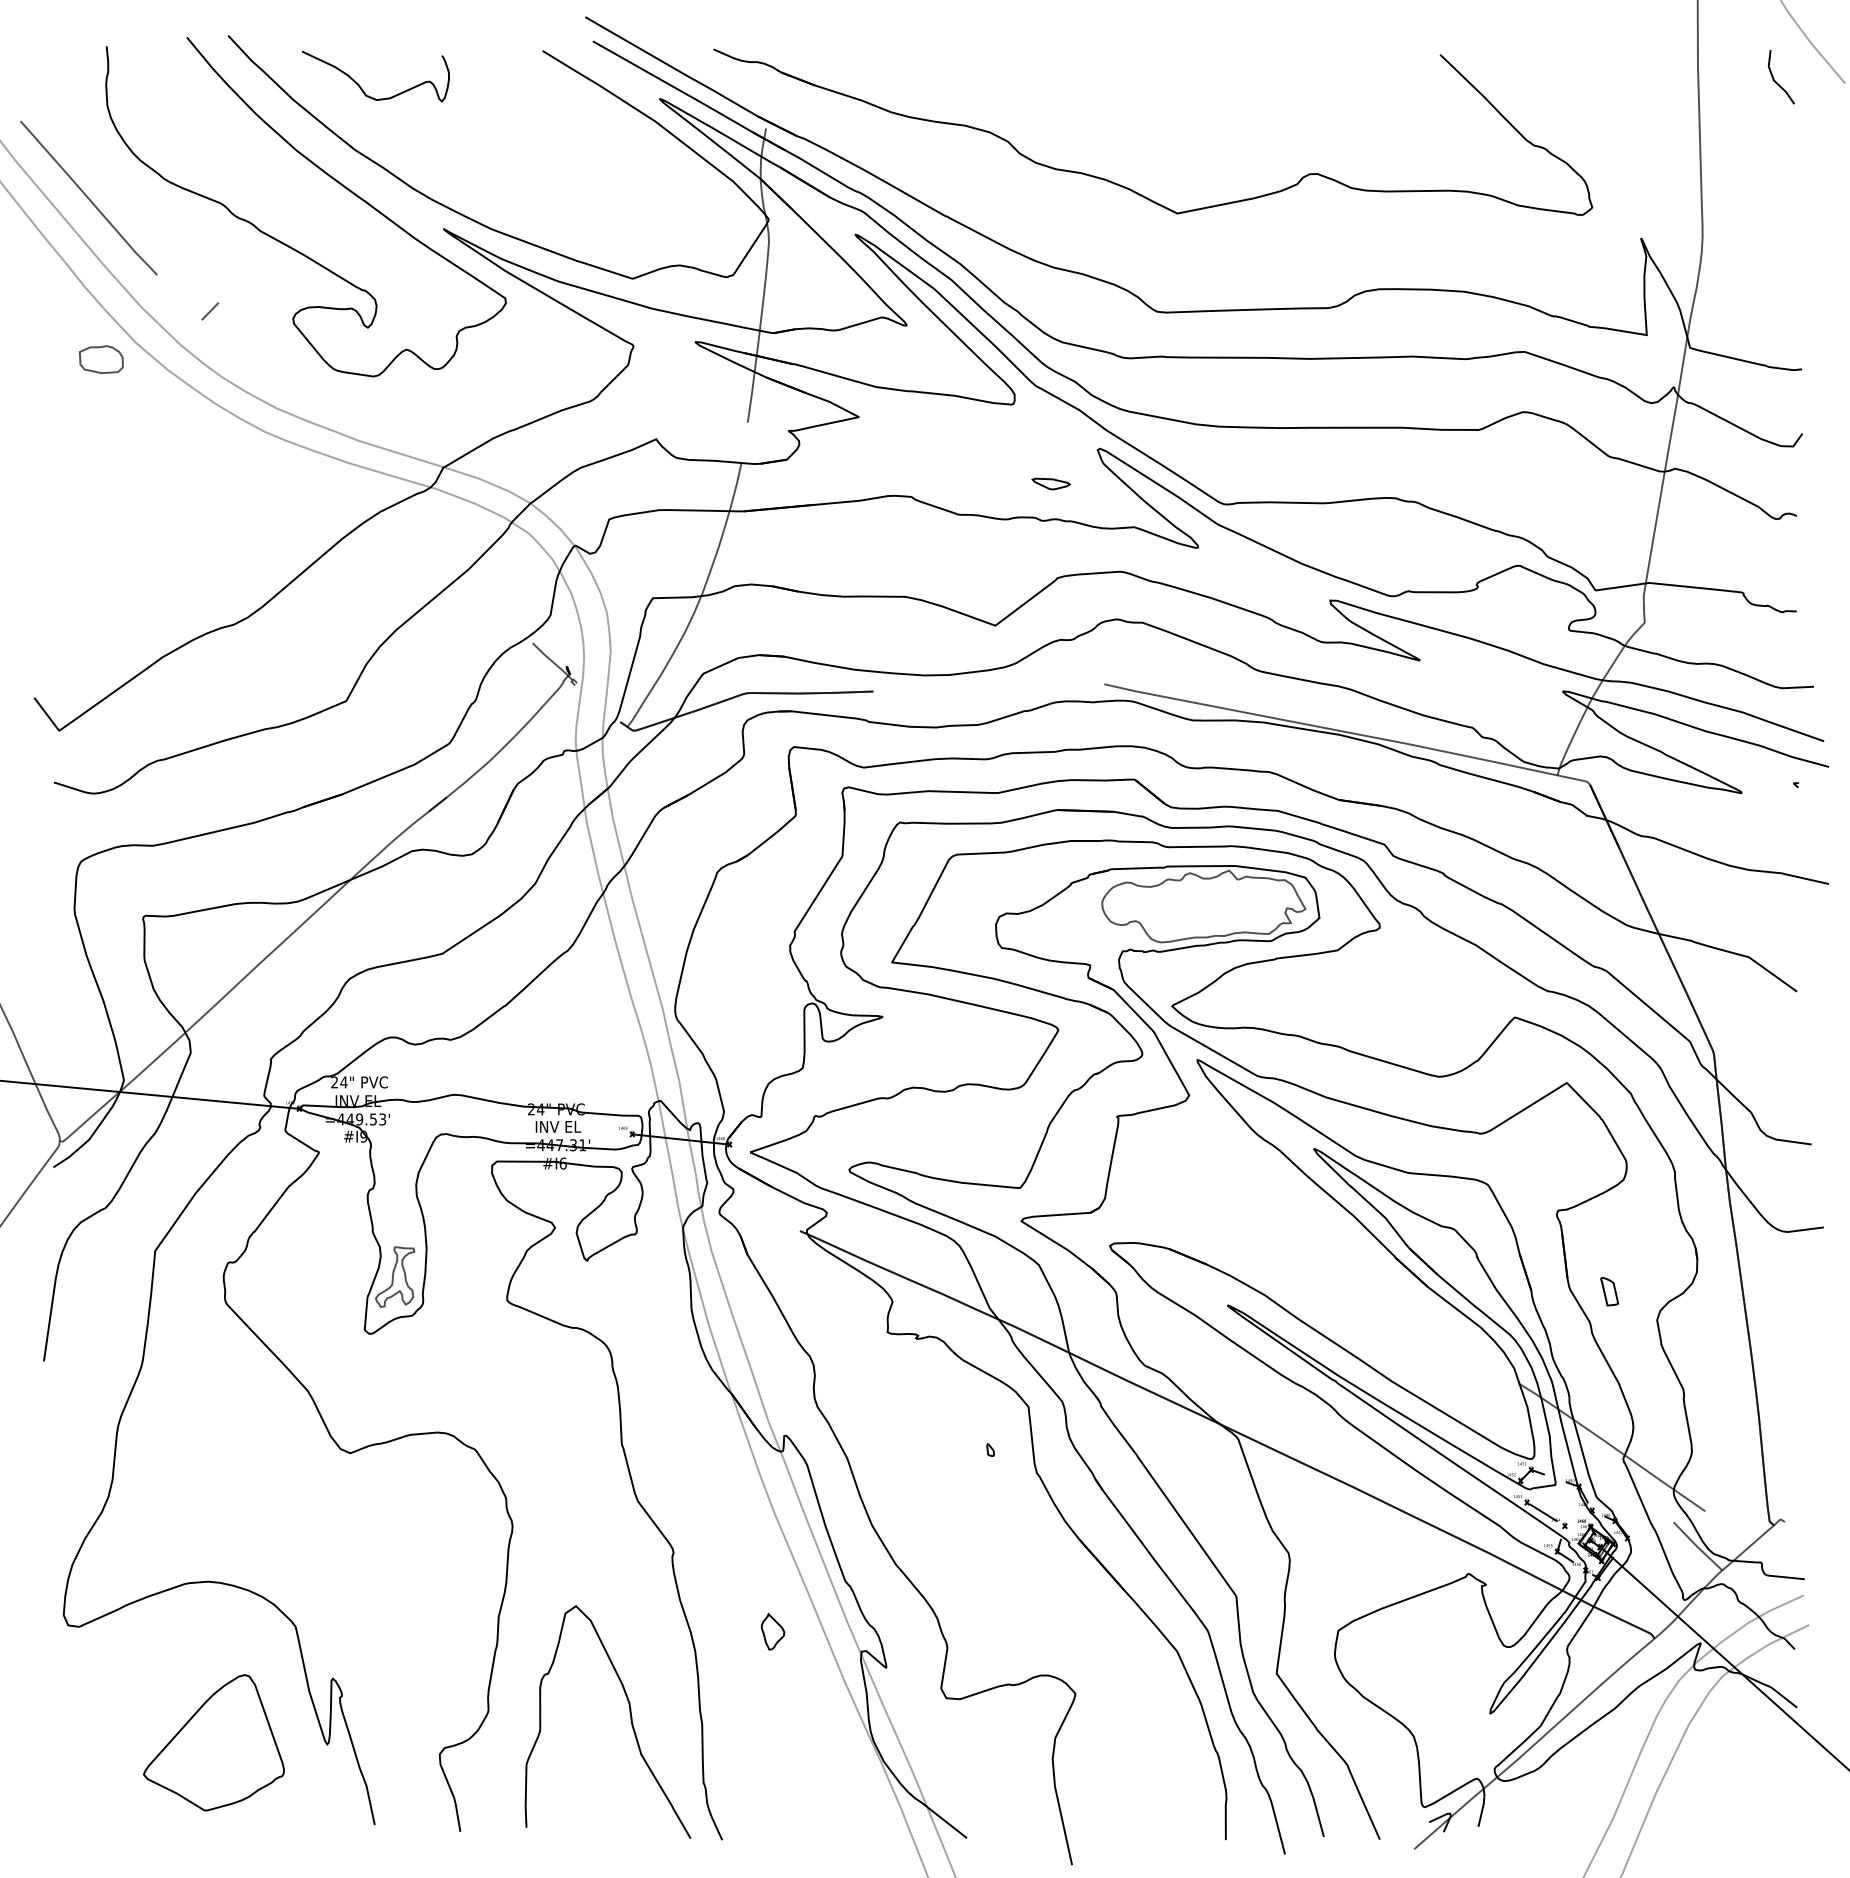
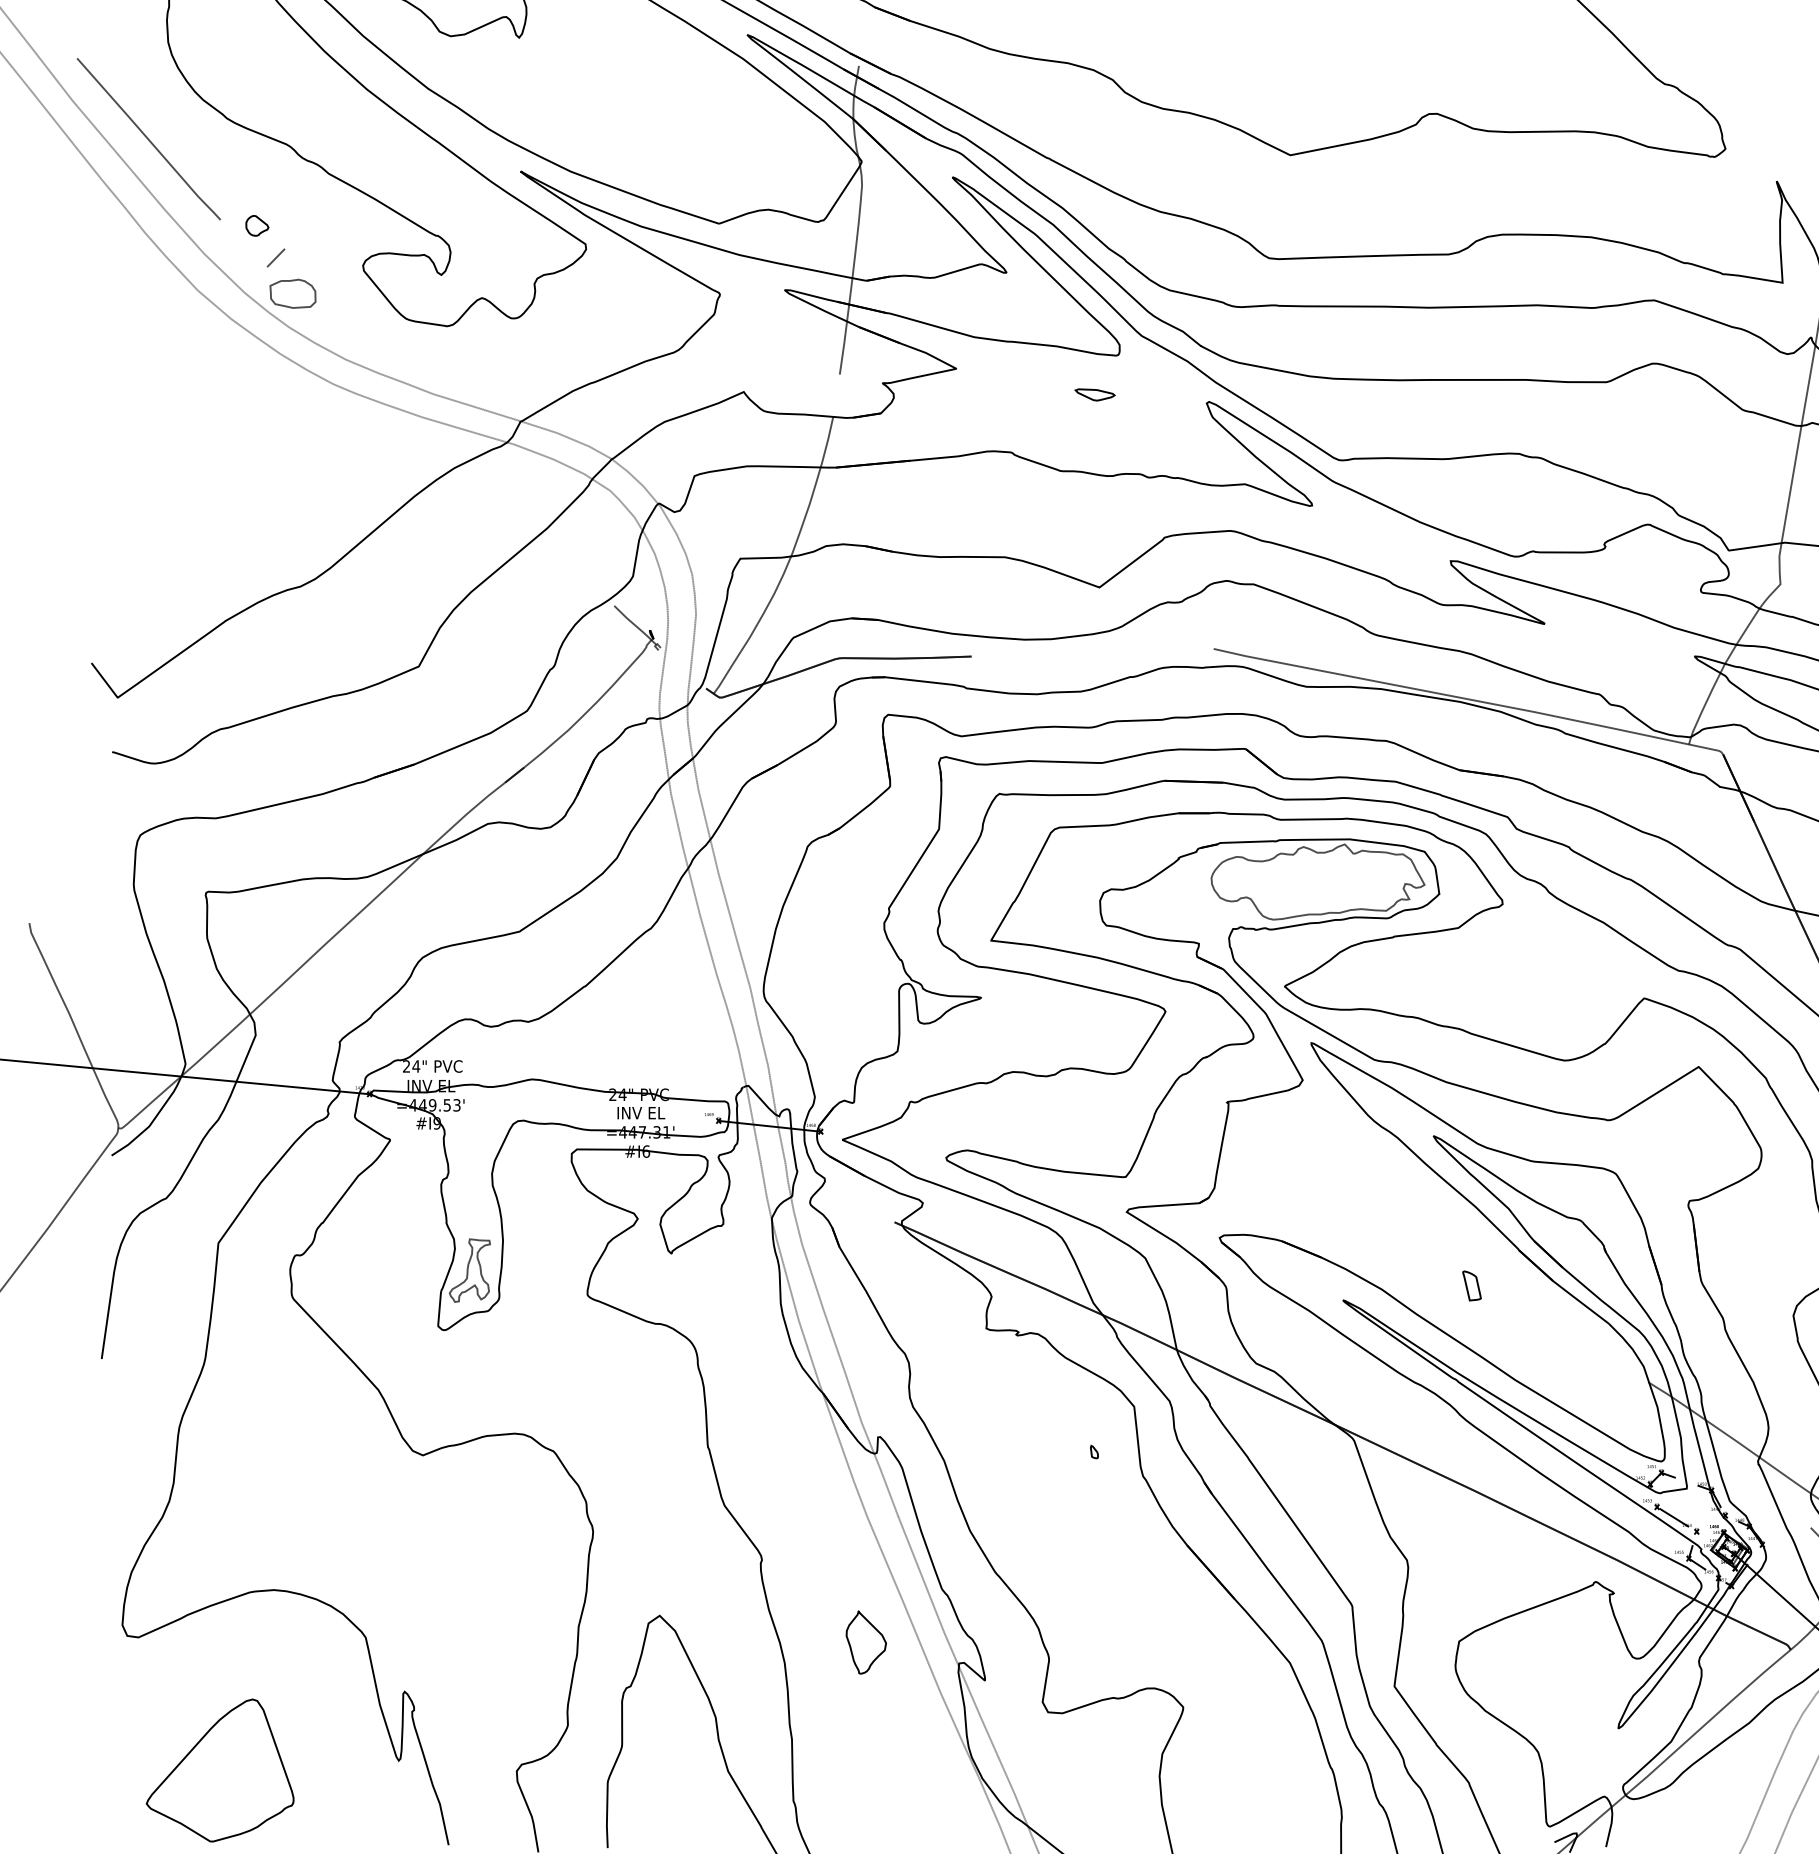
part: (191, 280) -> (256, 225), added
part: (101, 359) -> (293, 293), moved
part: (1050, 483) -> (1094, 394), moved
part: (1609, 1291) -> (1471, 1285), moved
part: (772, 1631) -> (865, 1642), size x1.67
part: (213, 1742) -> (219, 1770), moved

